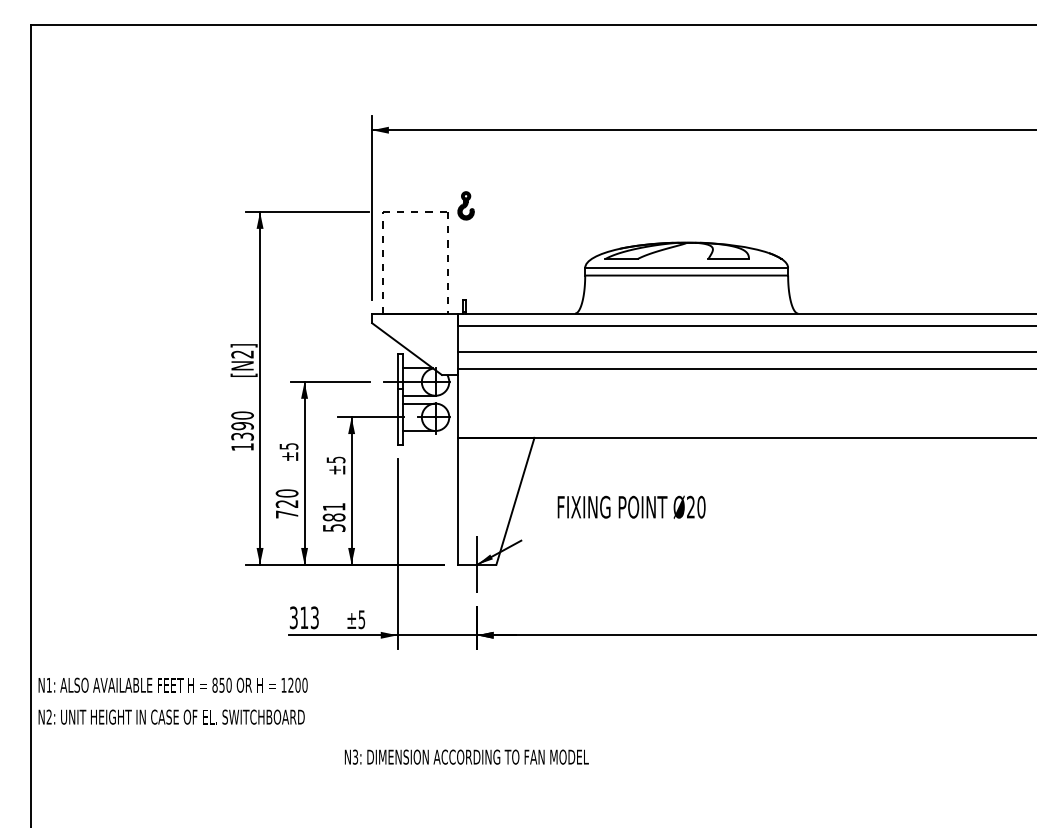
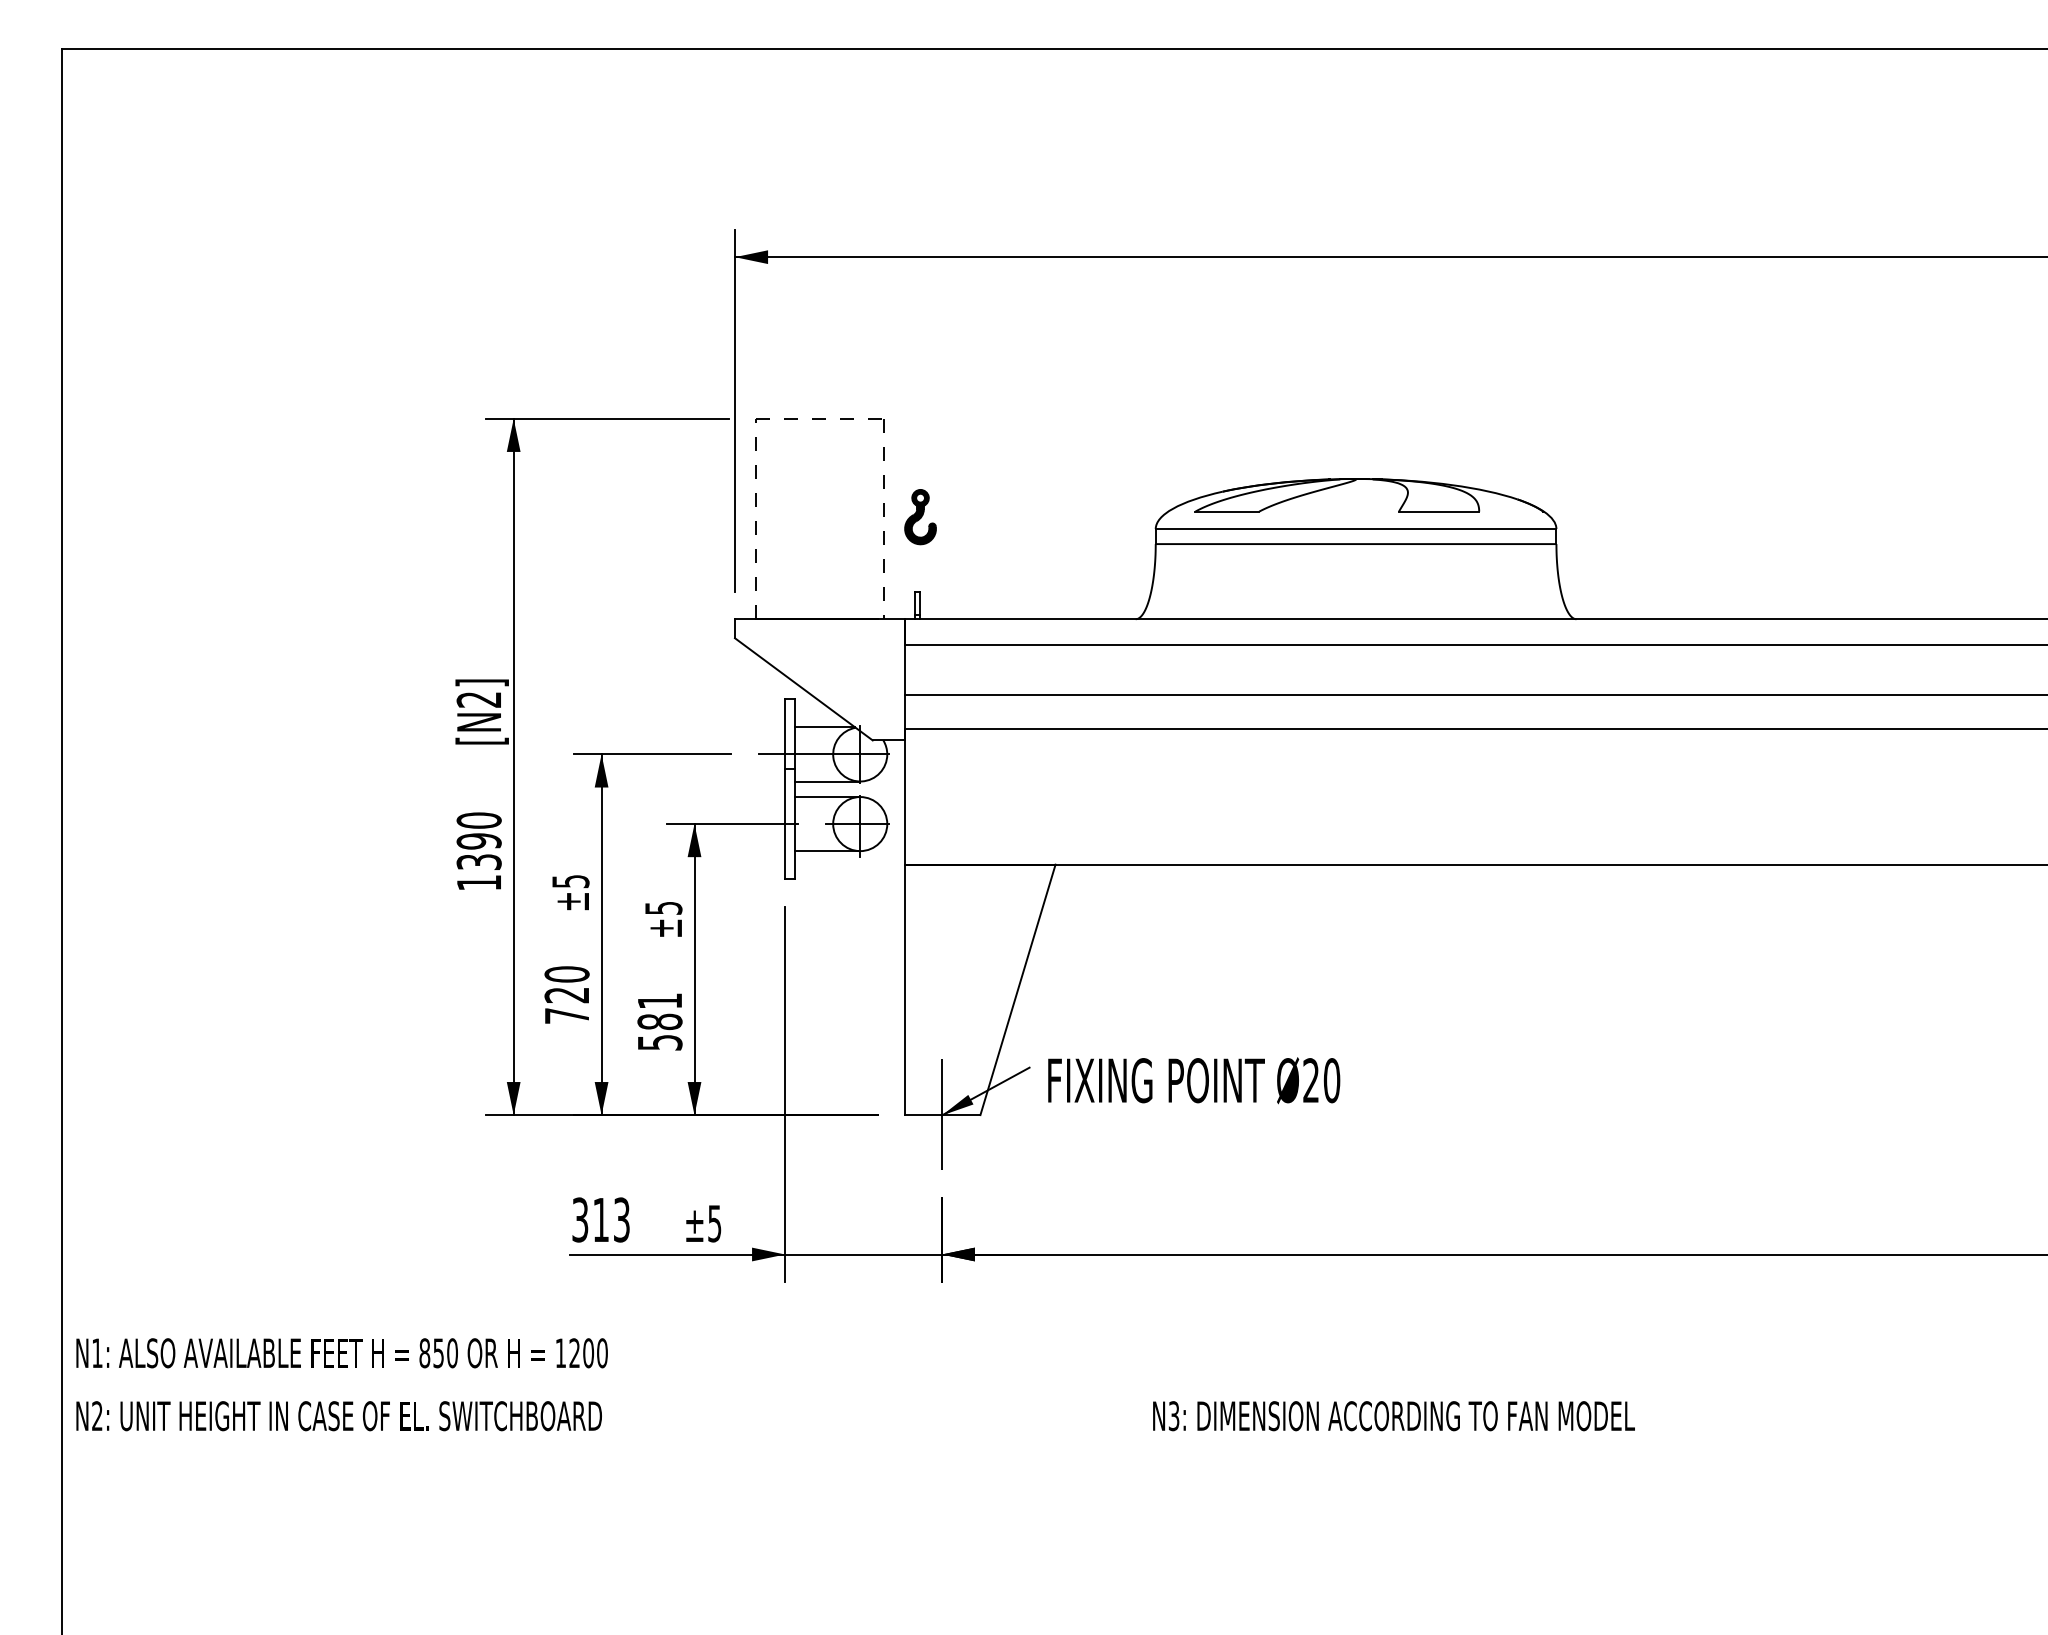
part: (465, 205) -> (919, 516), moved
text: (631, 506) -> (1193, 1079), moved
text: (466, 756) -> (1393, 1414), moved

